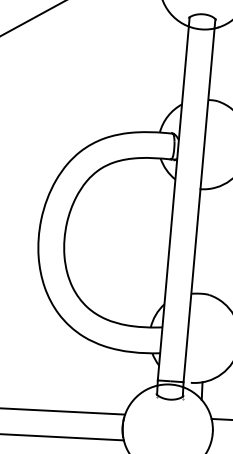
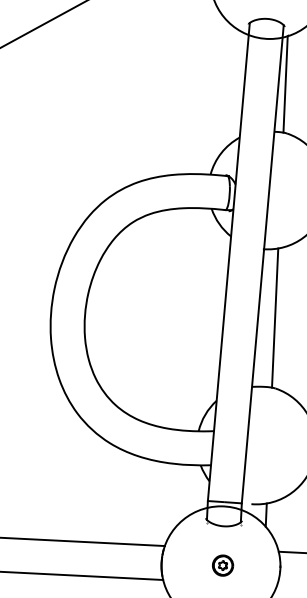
line: (216, 64) -> (285, 84), added
line: (209, 241) -> (275, 317), added
part: (169, 429) -> (223, 565), added

